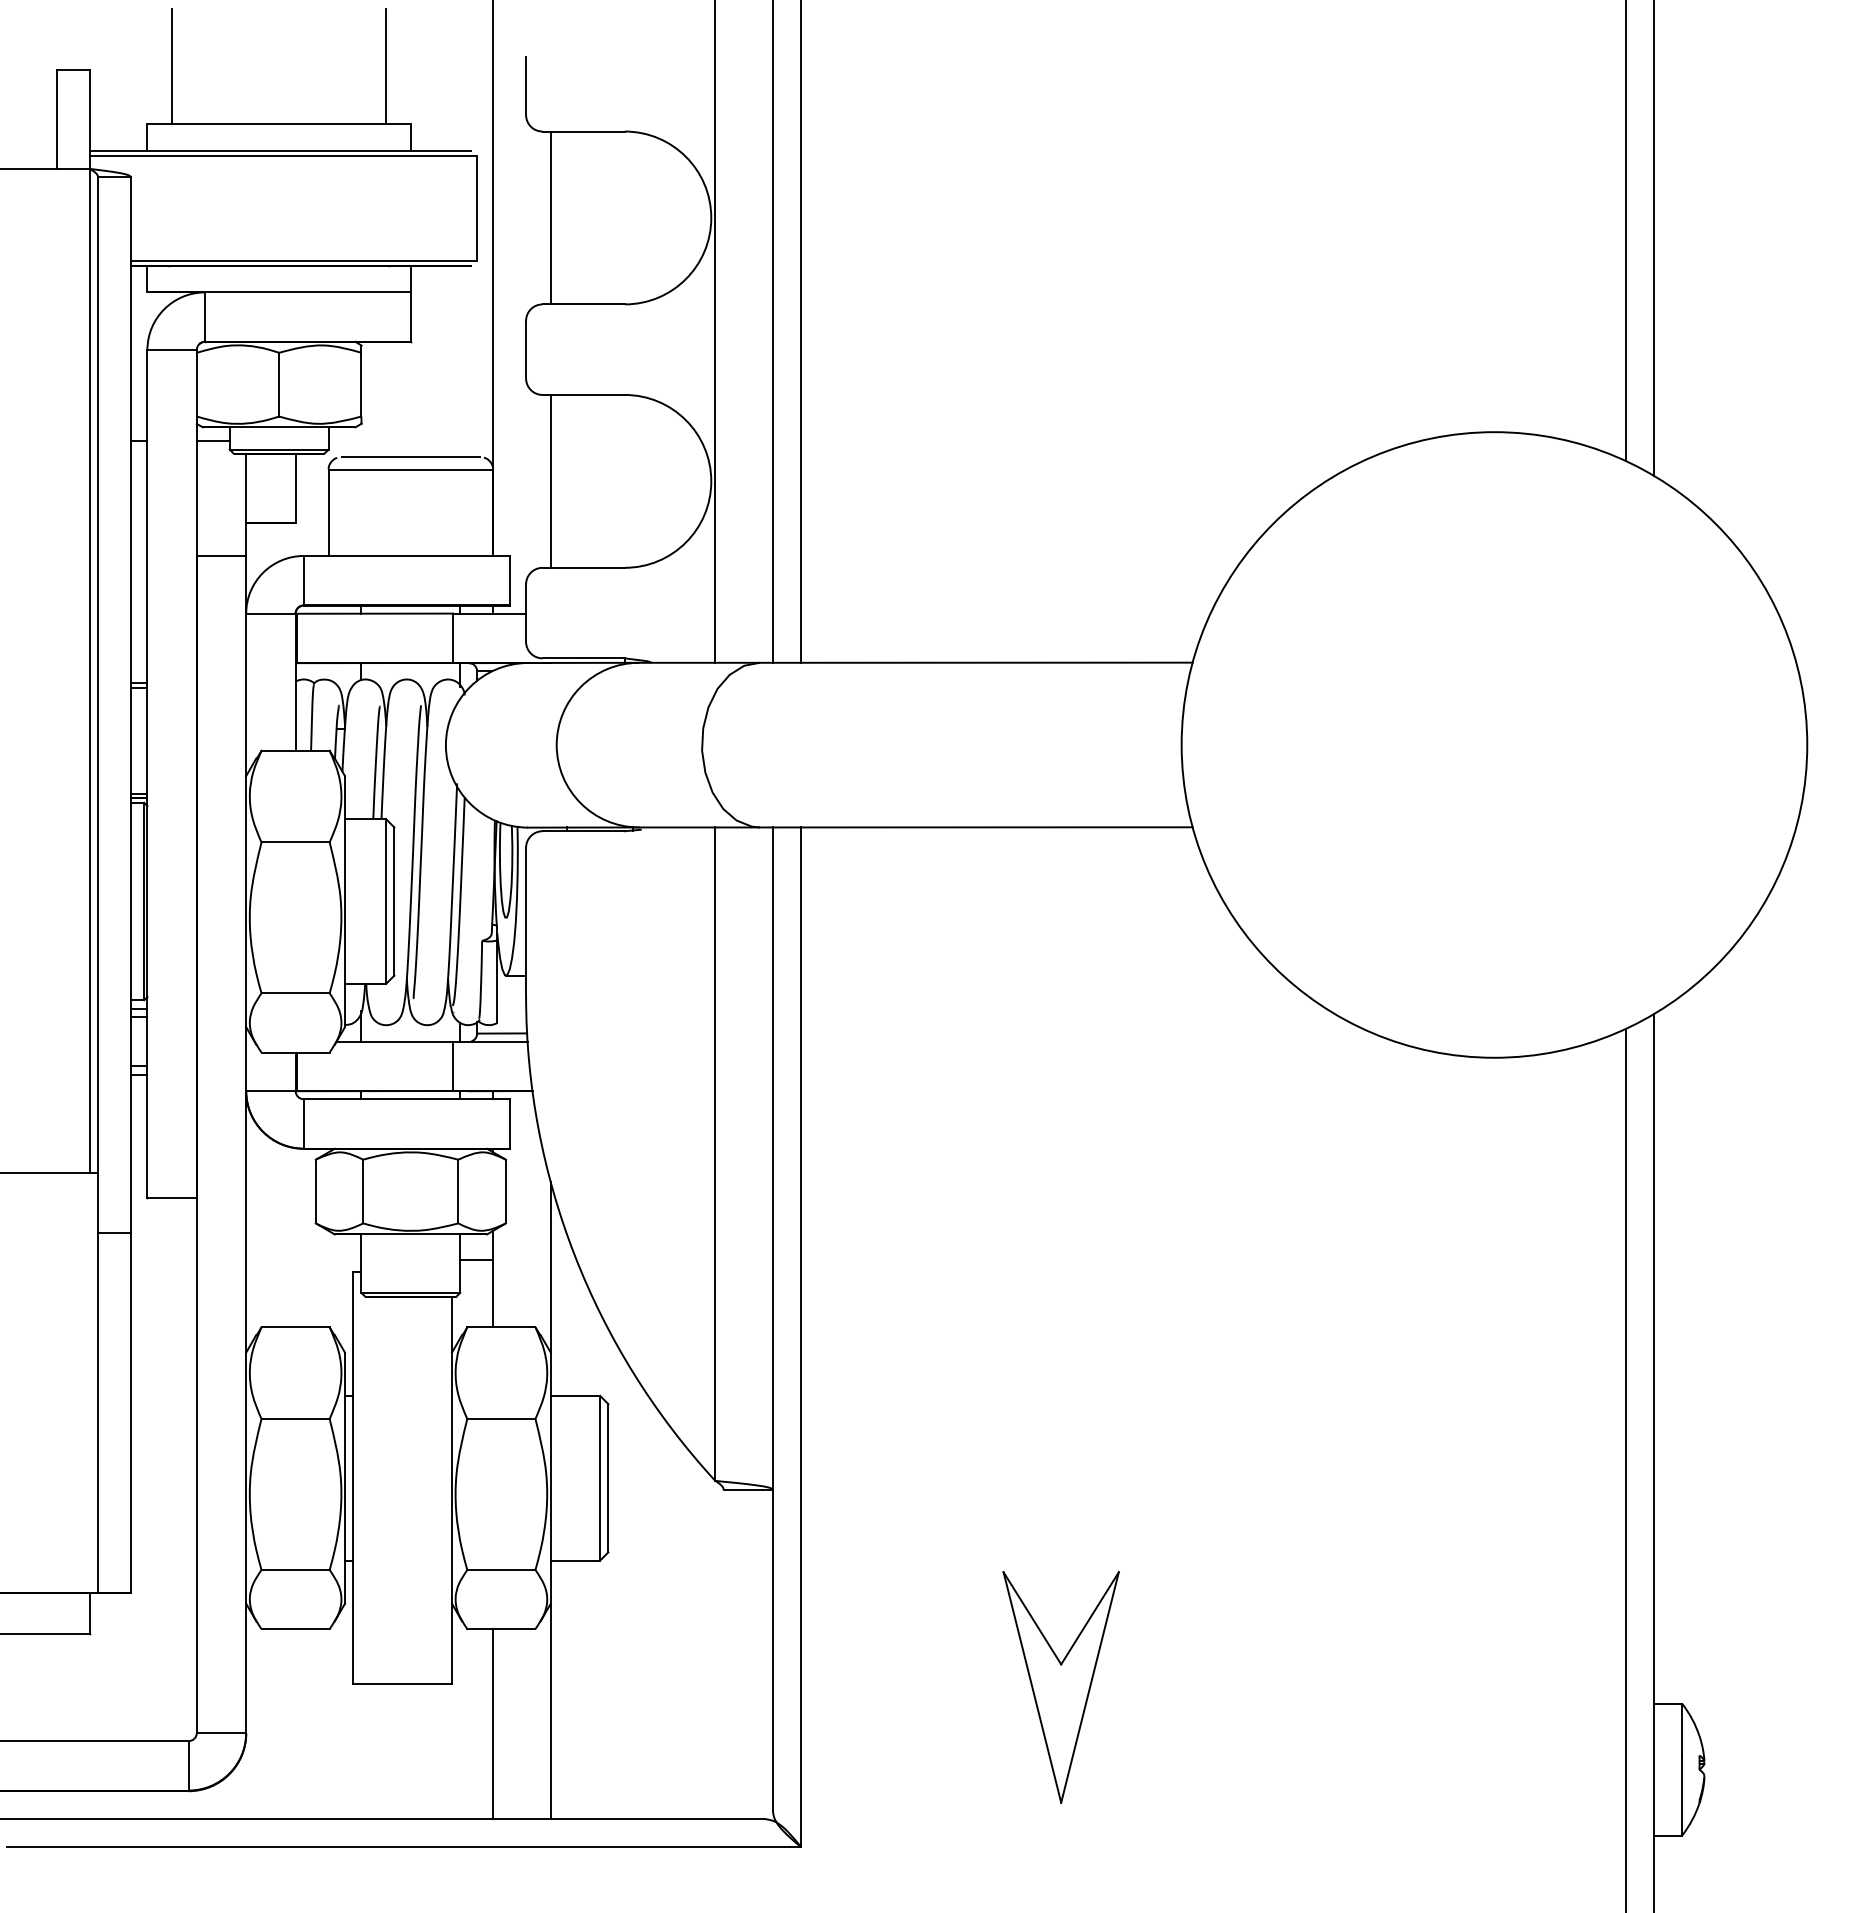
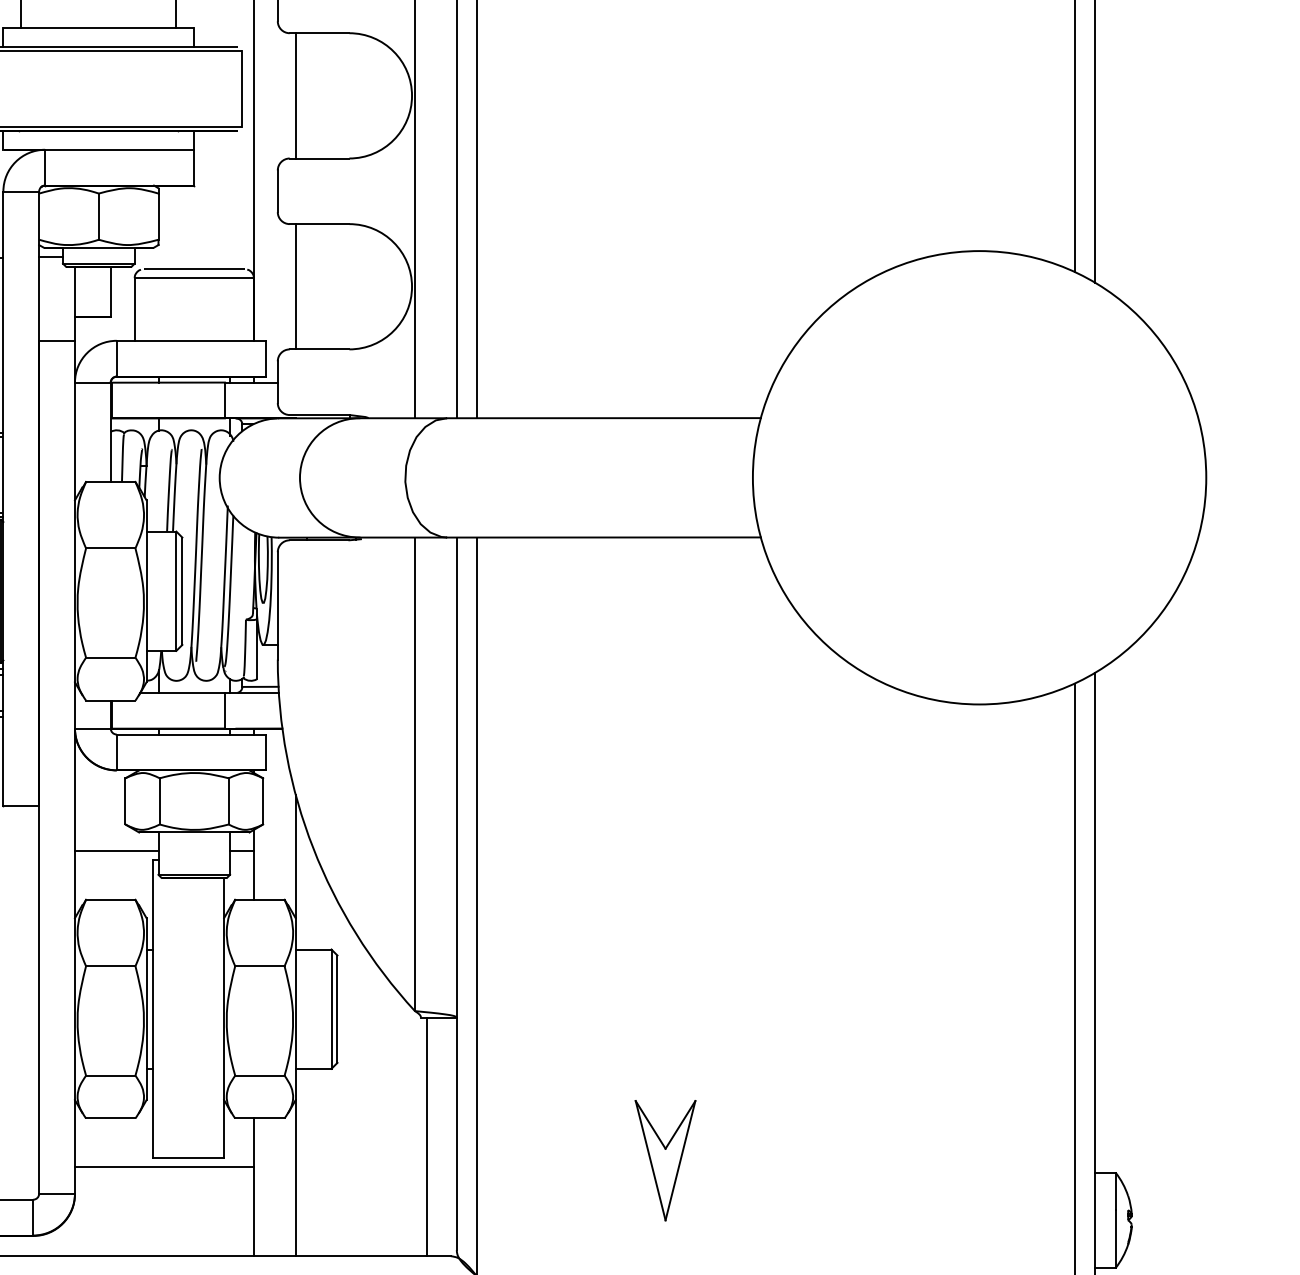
line: (303, 1260) -> (116, 851), added
line: (731, 1654) -> (426, 1136), added
part: (1060, 1686) -> (665, 1160), size x0.71
line: (369, 1696) -> (164, 1167), added

